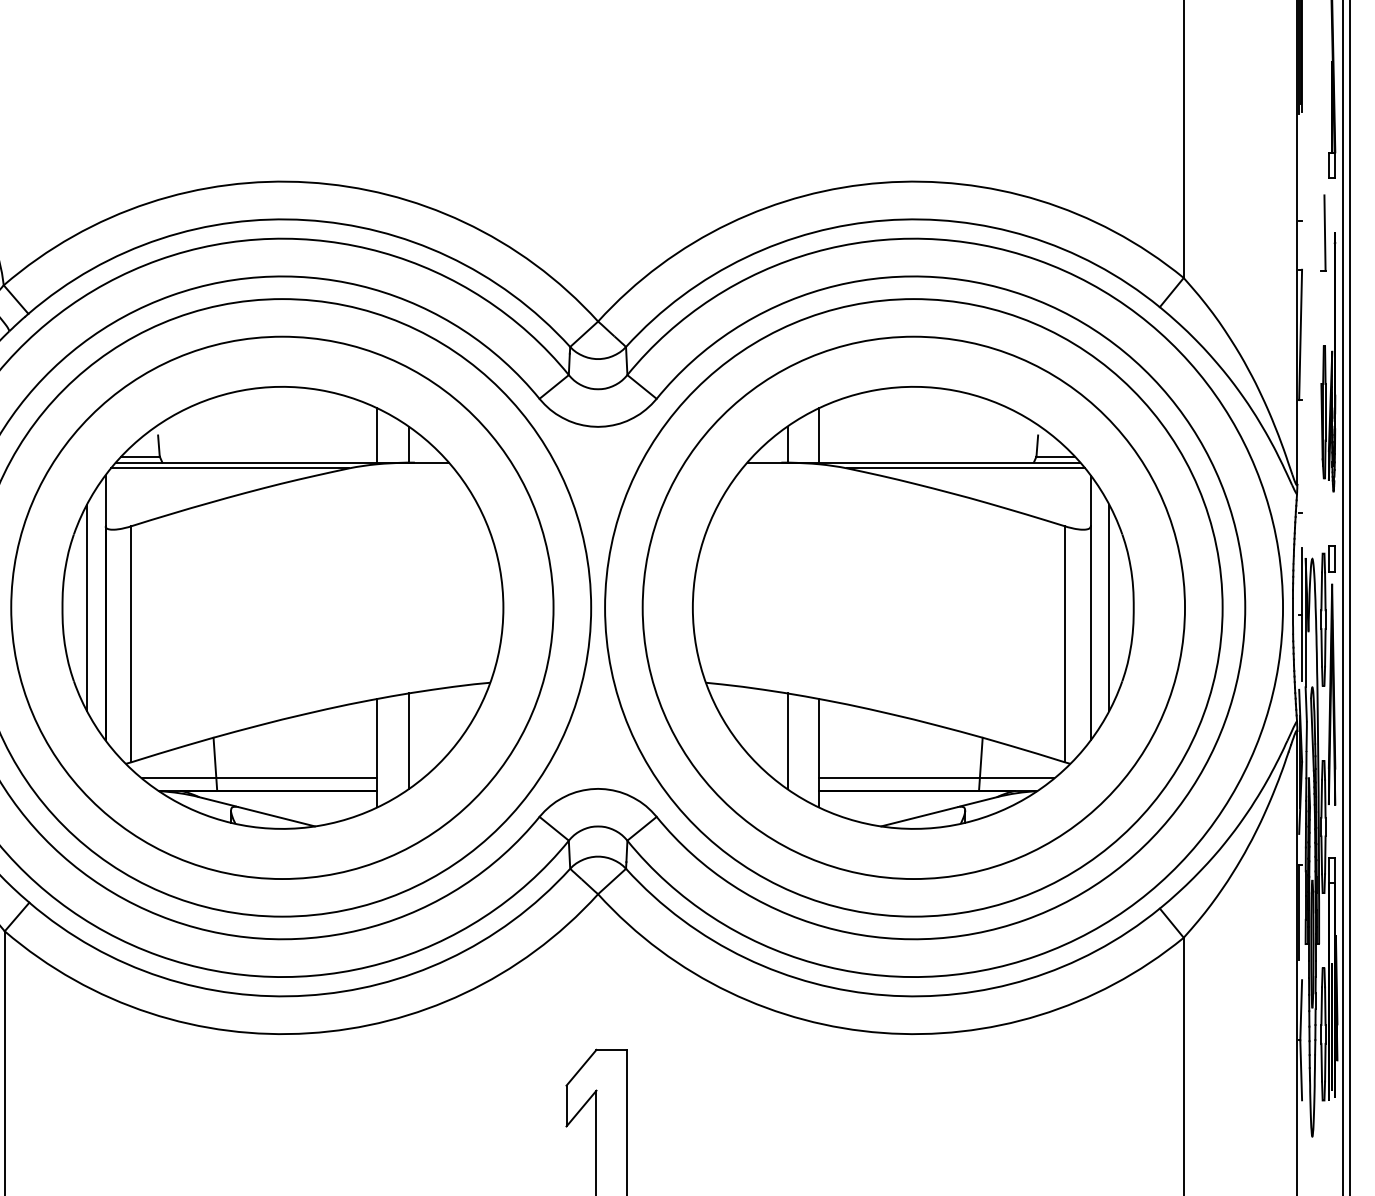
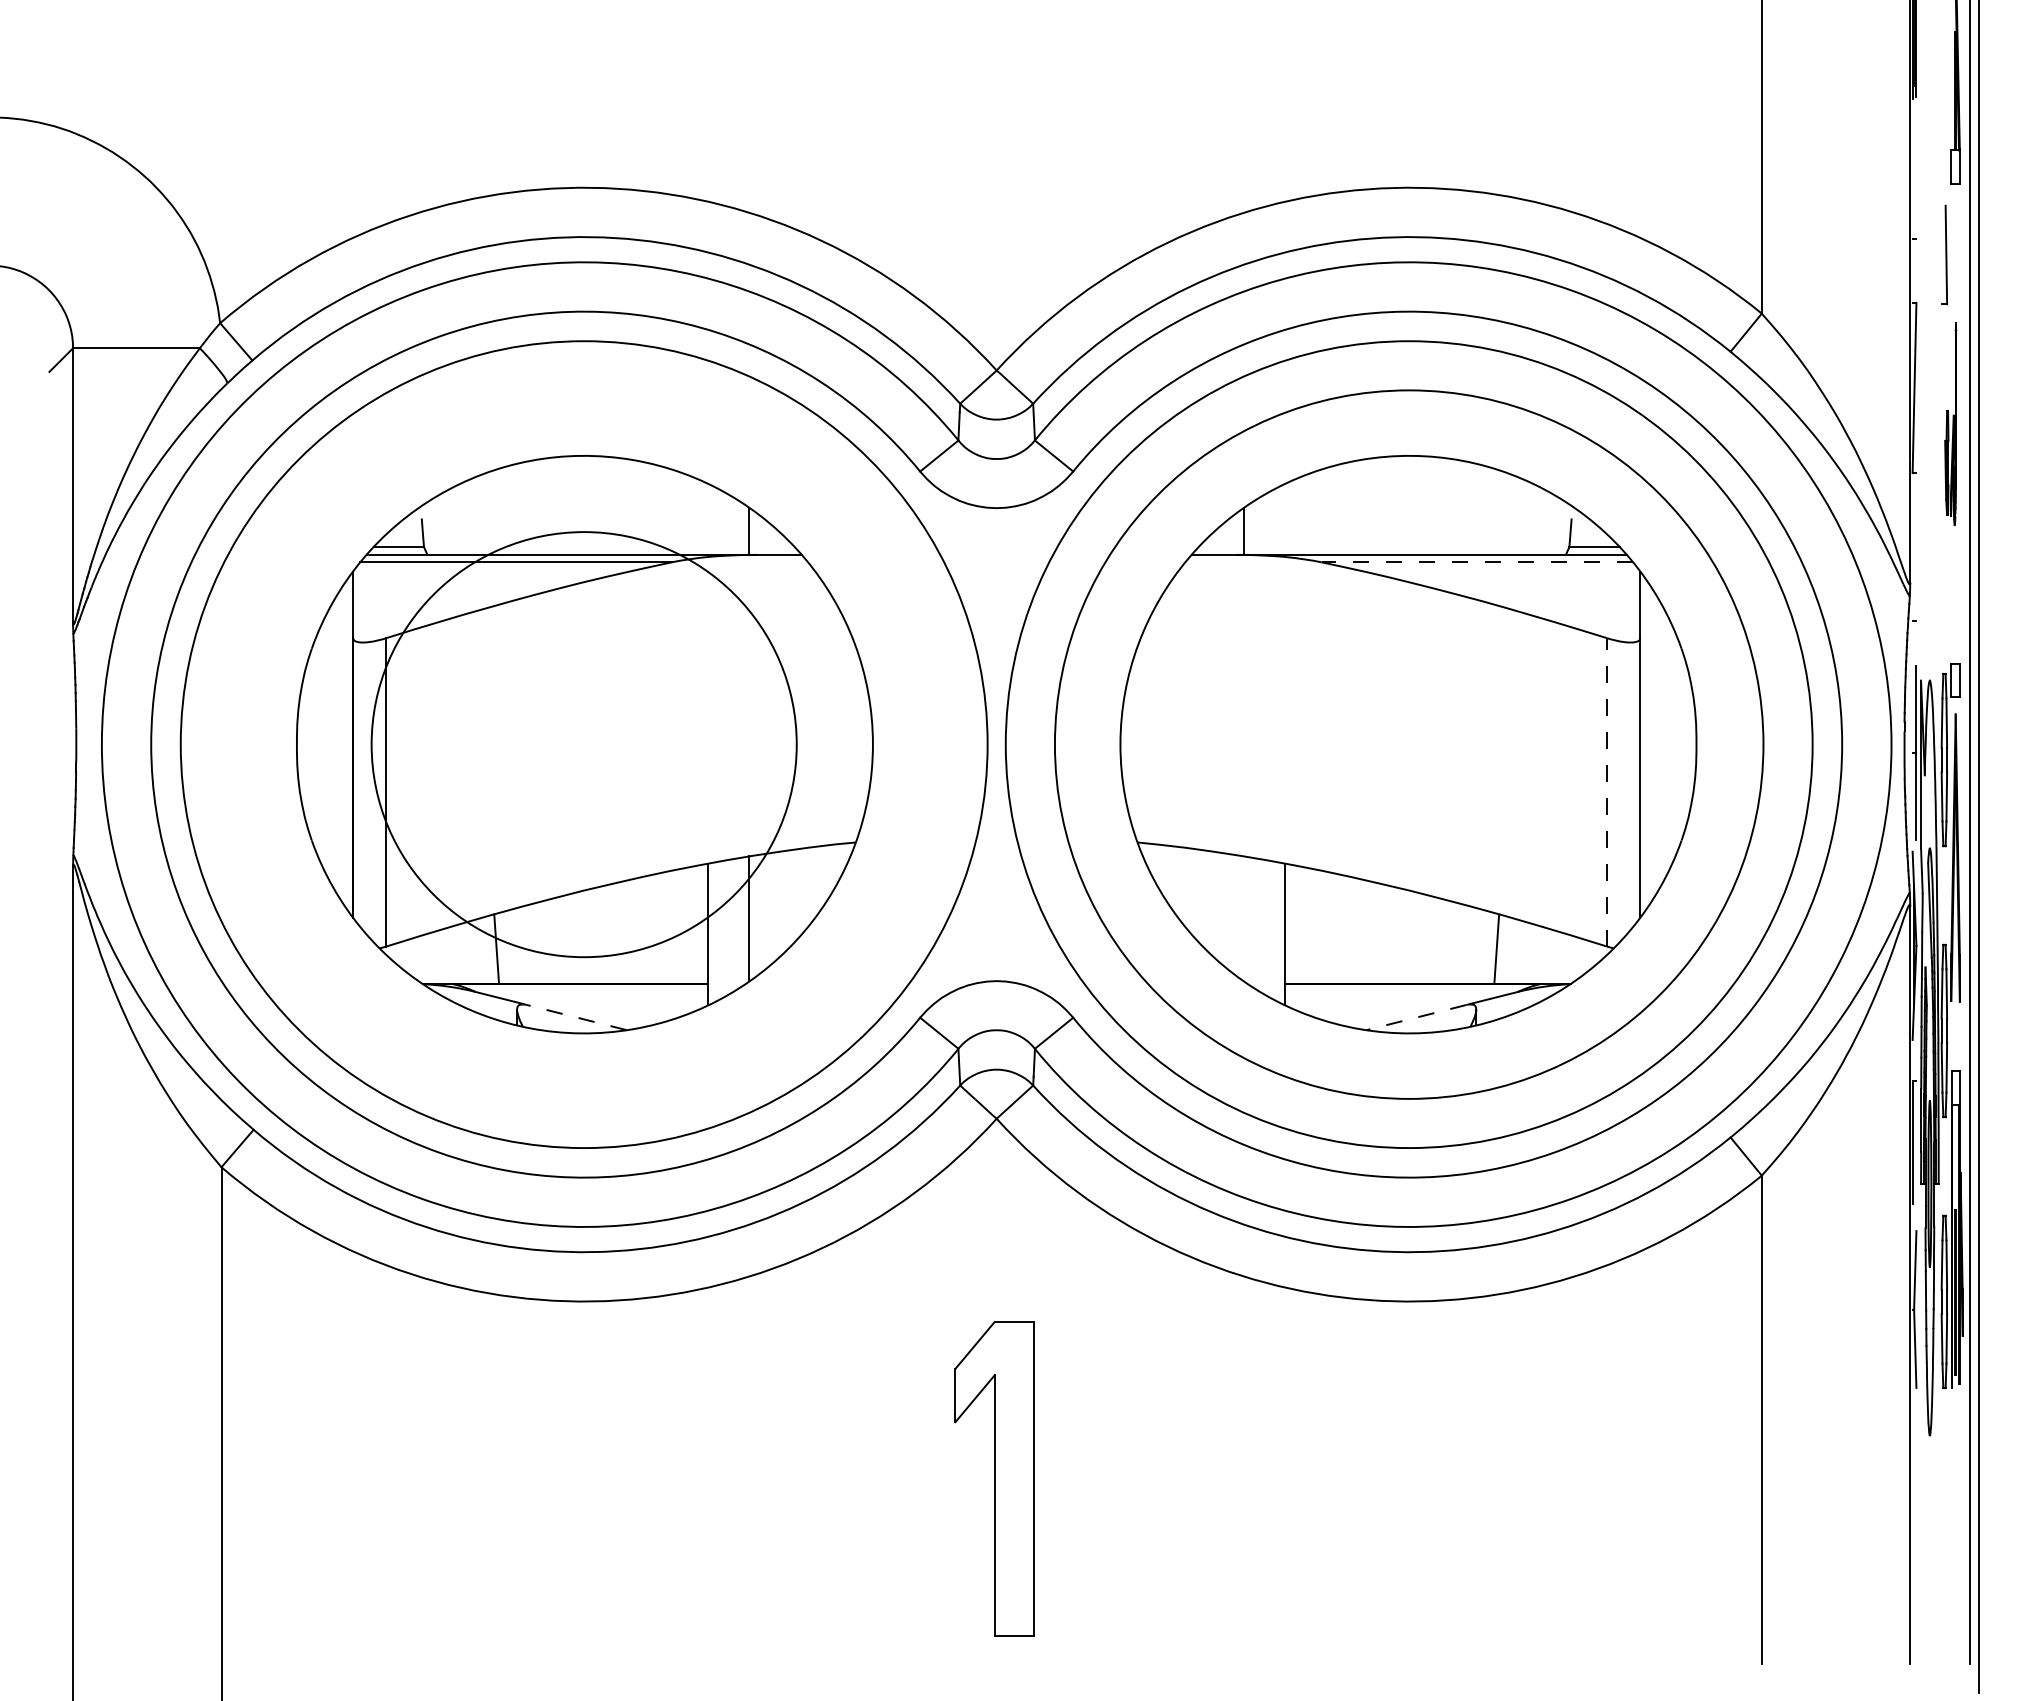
part: (1328, 362) -> (1950, 423), size x0.6
line: (376, 435) -> (707, 519), removed
line: (819, 435) -> (1285, 519), removed
line: (966, 468) -> (1477, 562), solid -> dashed
line: (86, 607) -> (328, 744), removed
circle: (281, 607) -> (583, 744), size x0.6
line: (1109, 607) -> (1664, 744), removed
line: (1065, 643) -> (1607, 791), solid -> dashed
line: (787, 740) -> (1244, 918), removed
line: (258, 778) -> (553, 967), removed
line: (936, 778) -> (1438, 967), removed
line: (276, 816) -> (576, 1017), solid -> dashed
line: (919, 816) -> (1416, 1017), solid -> dashed

